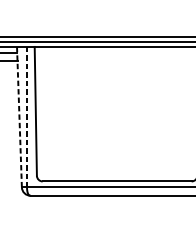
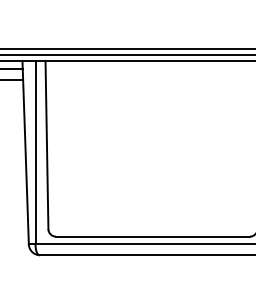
line: (19, 116) -> (25, 152), dashed -> solid
line: (27, 116) -> (35, 152), dashed -> solid

